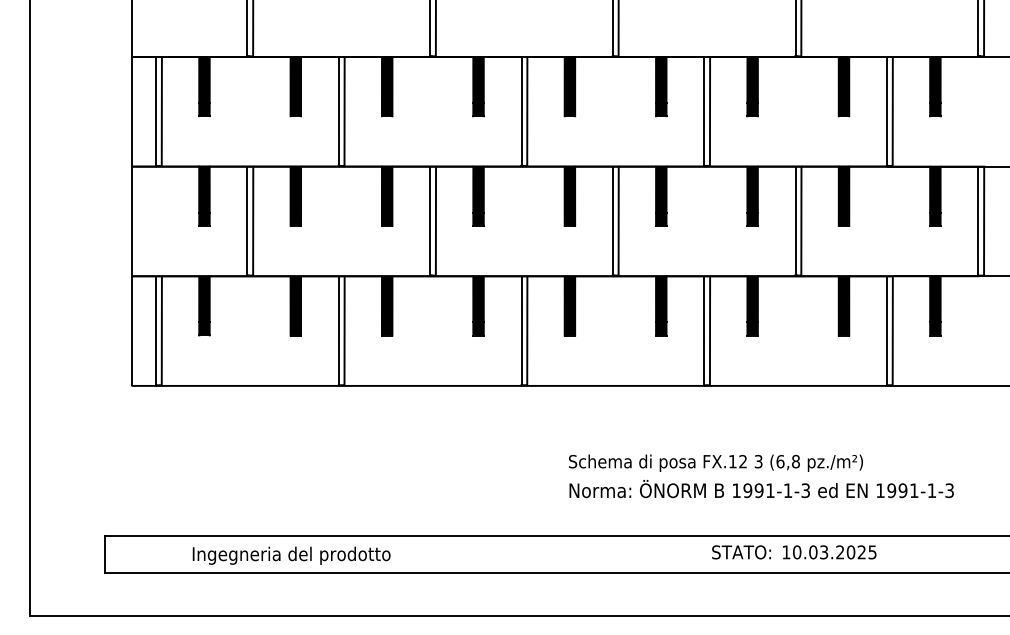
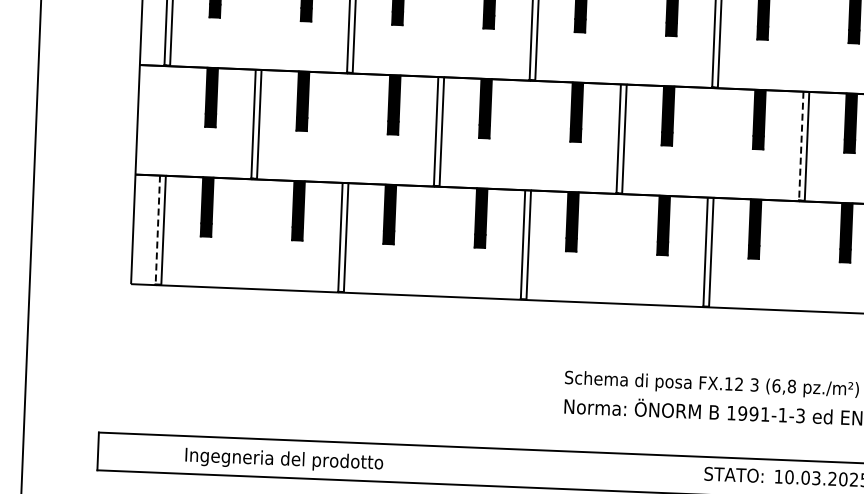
line: (795, 221) -> (801, 146), solid -> dashed
line: (156, 331) -> (158, 230), solid -> dashed

